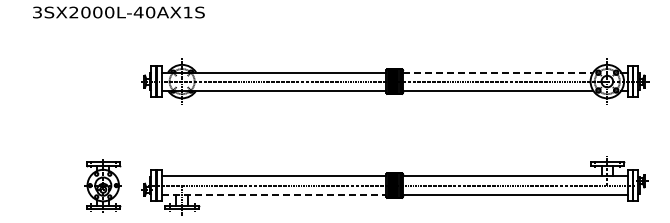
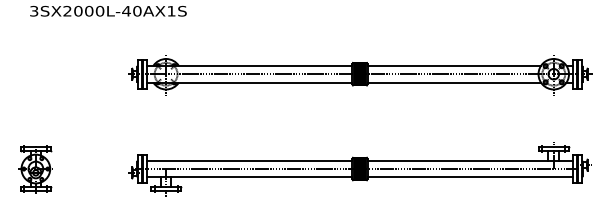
line: (498, 72) -> (454, 65), dashed -> solid
part: (102, 185) -> (35, 168), moved
line: (274, 194) -> (250, 177), dashed -> solid

